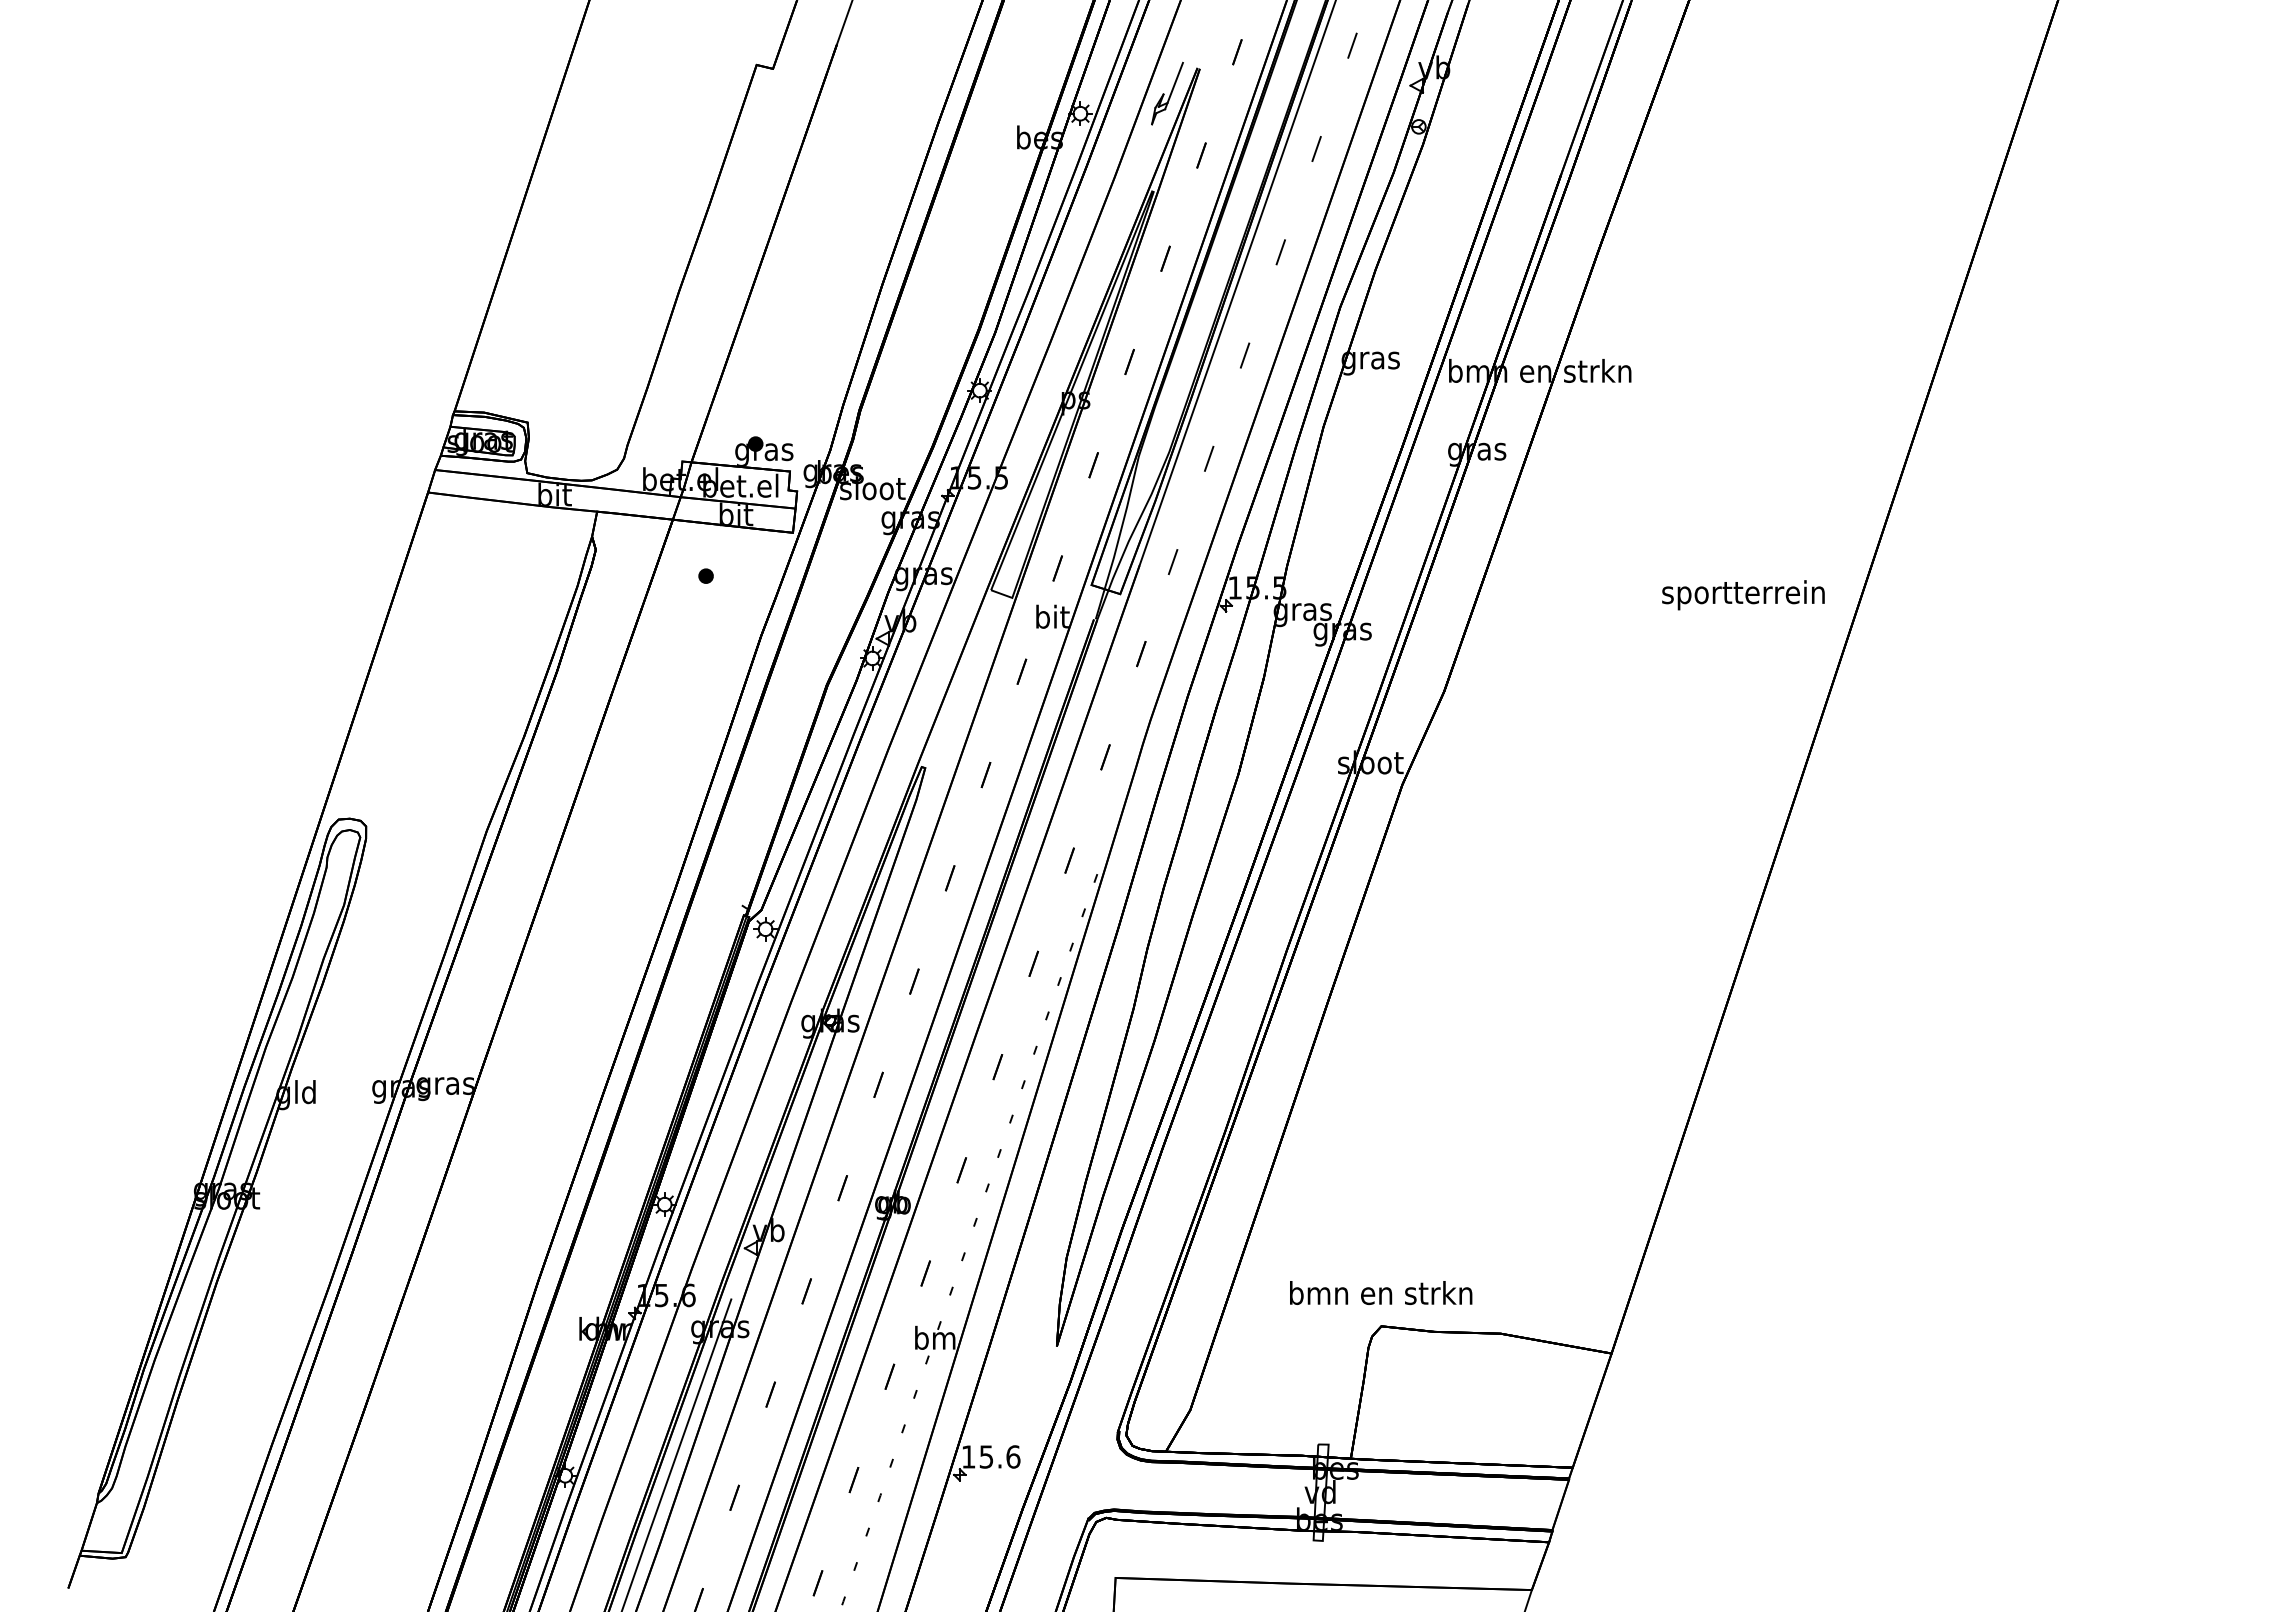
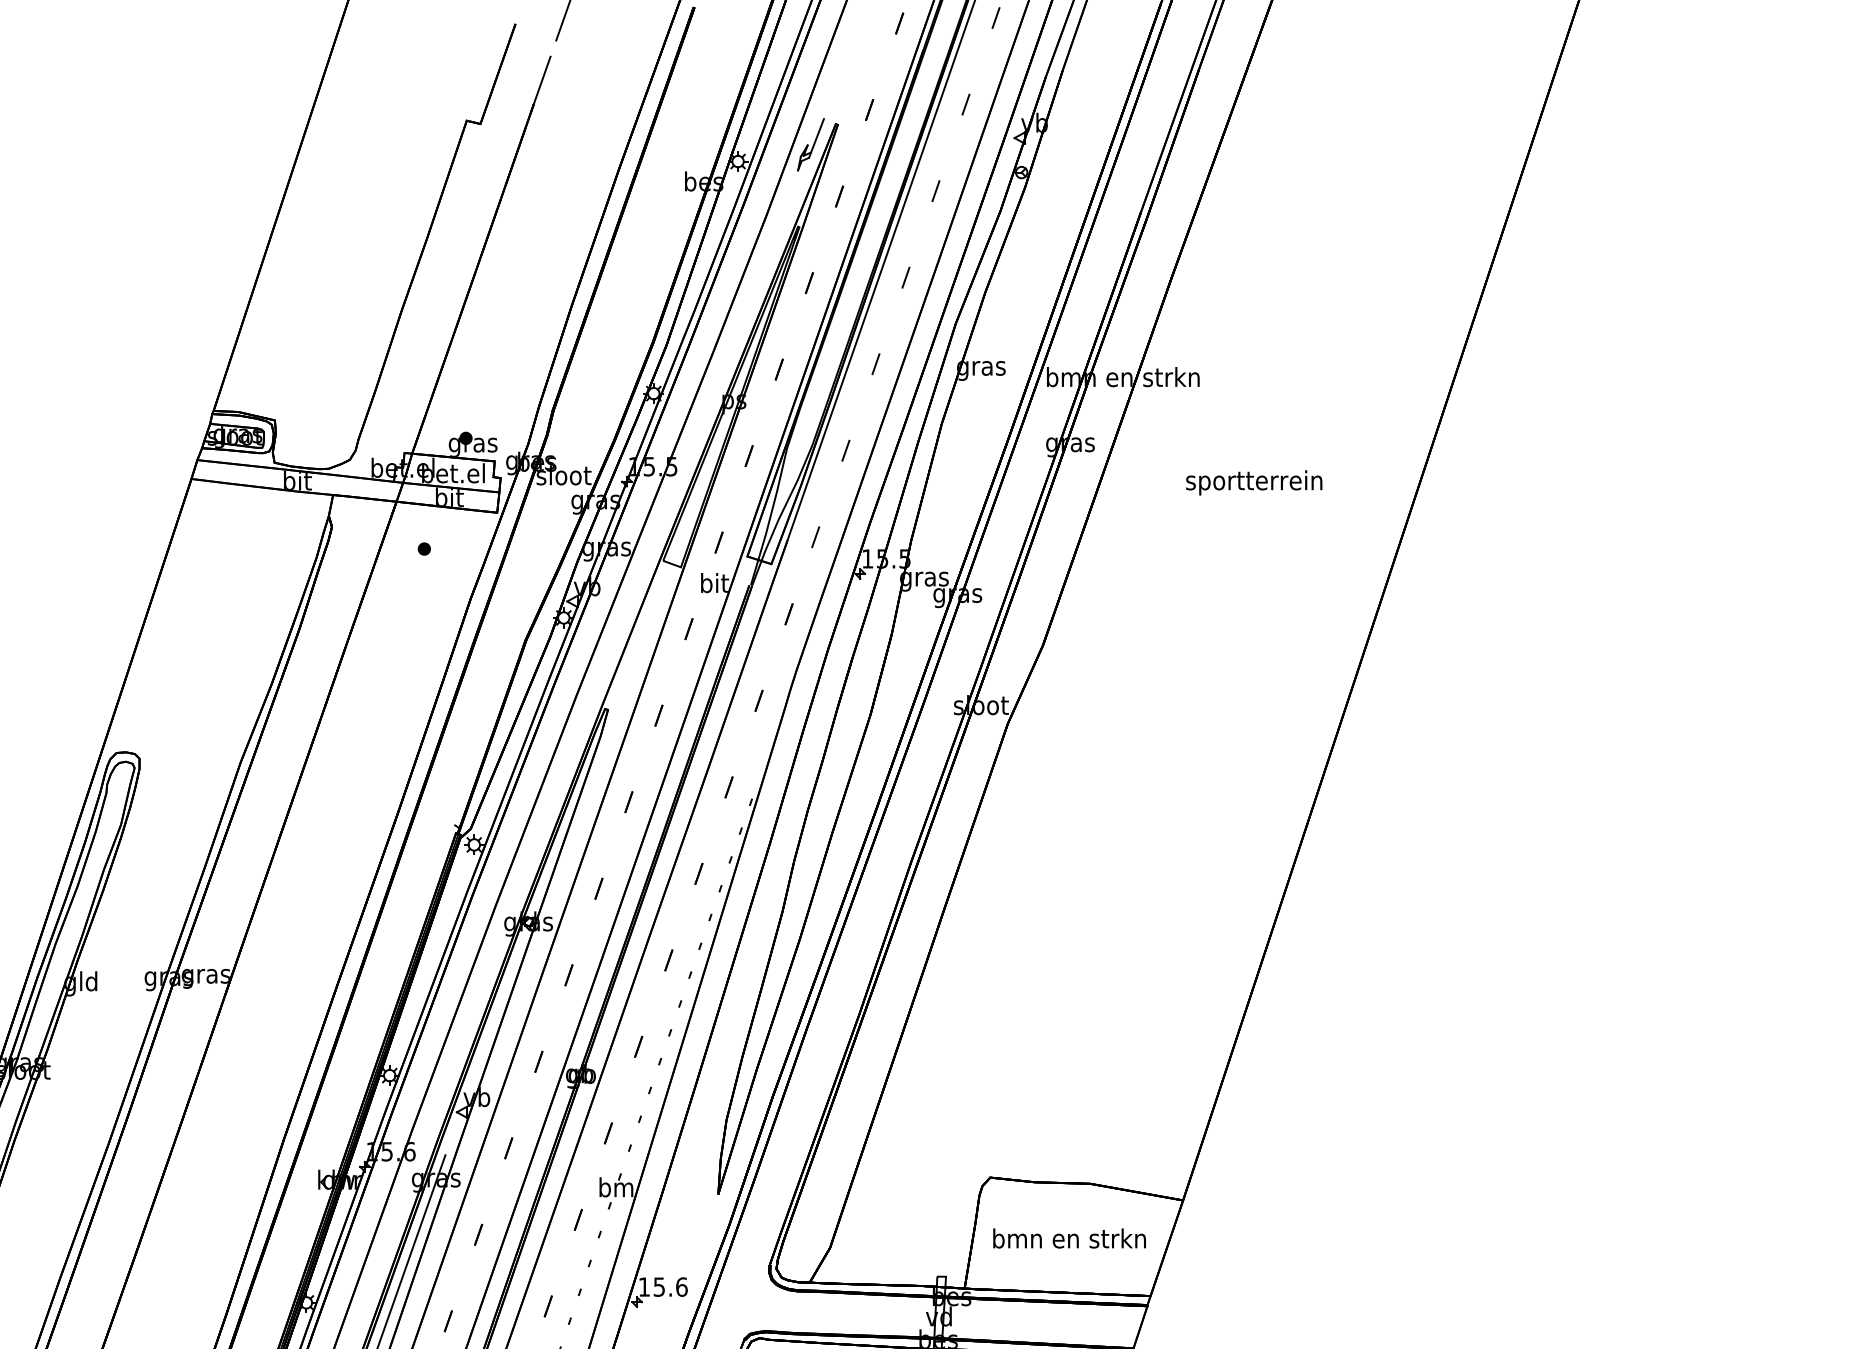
text: (1743, 595) -> (1254, 483), moved
text: (1381, 1293) -> (1069, 1238), moved

